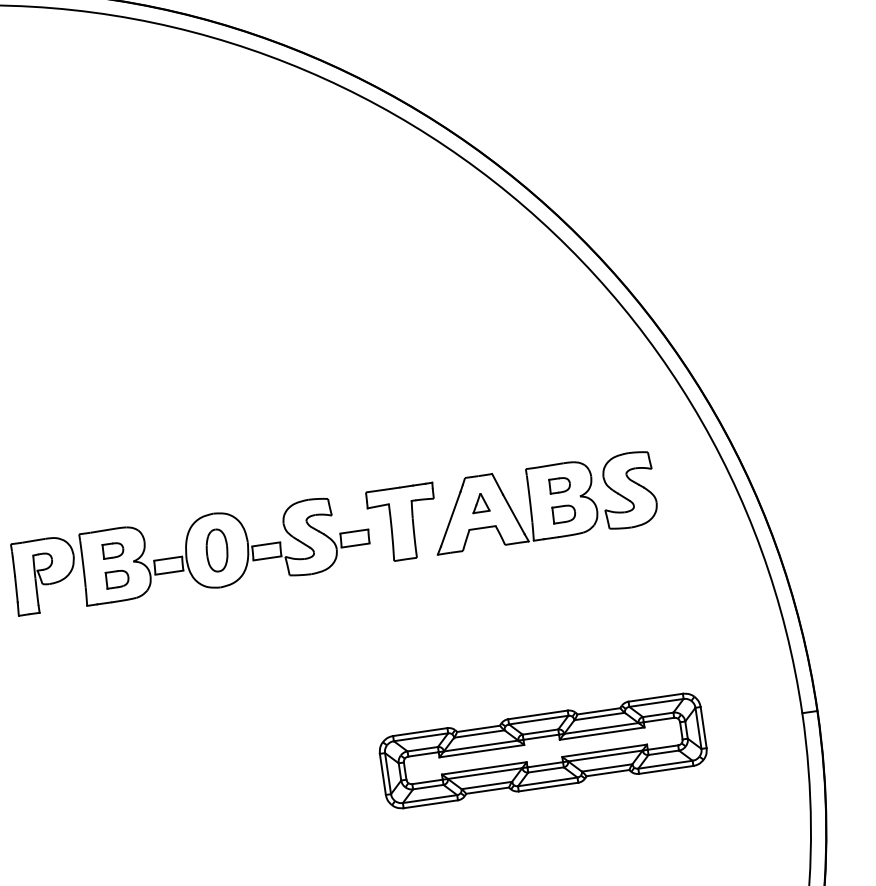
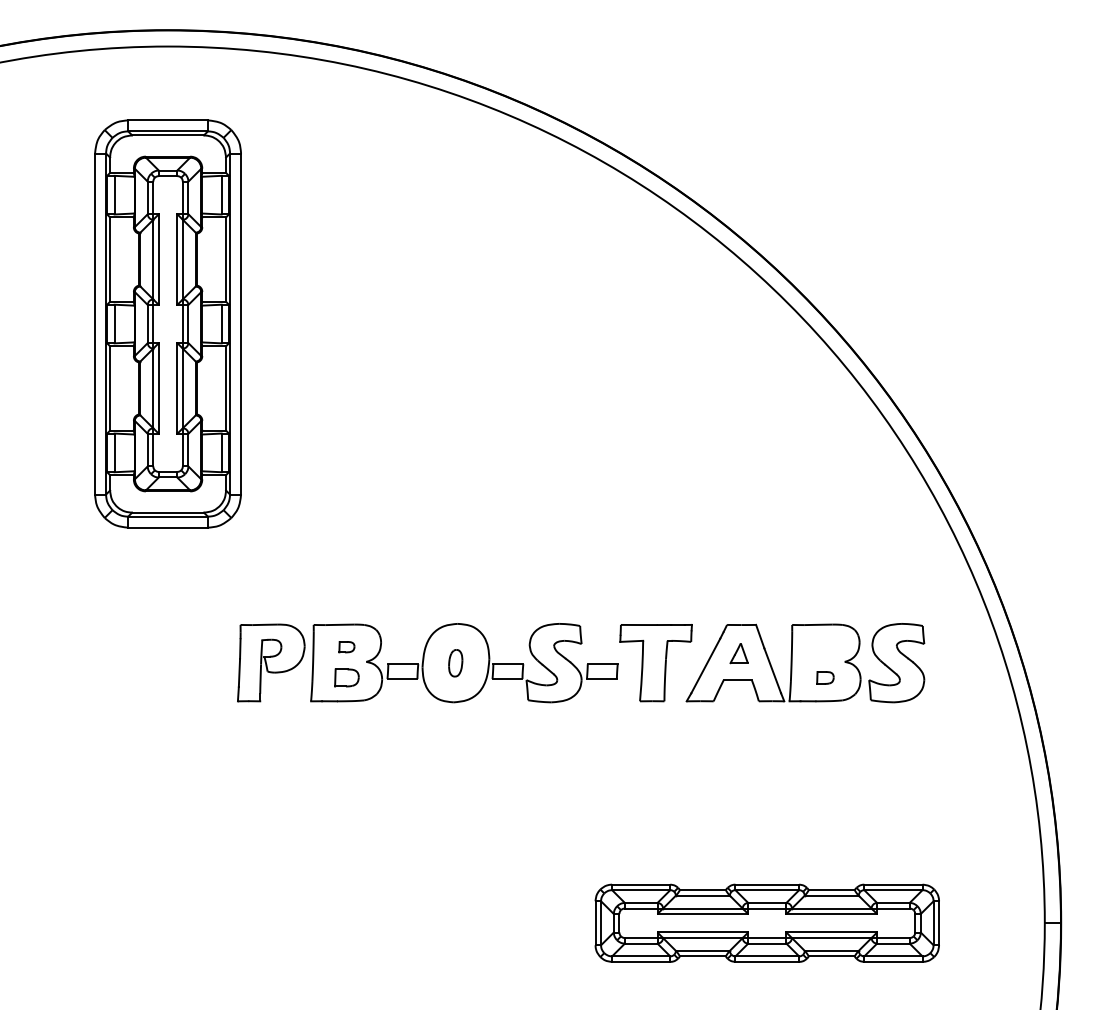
part: (559, 484) -> (825, 646), removed
part: (564, 513) -> (825, 677), size x0.7
part: (112, 549) -> (346, 646), size x0.7
part: (216, 550) -> (455, 663), size x0.6

